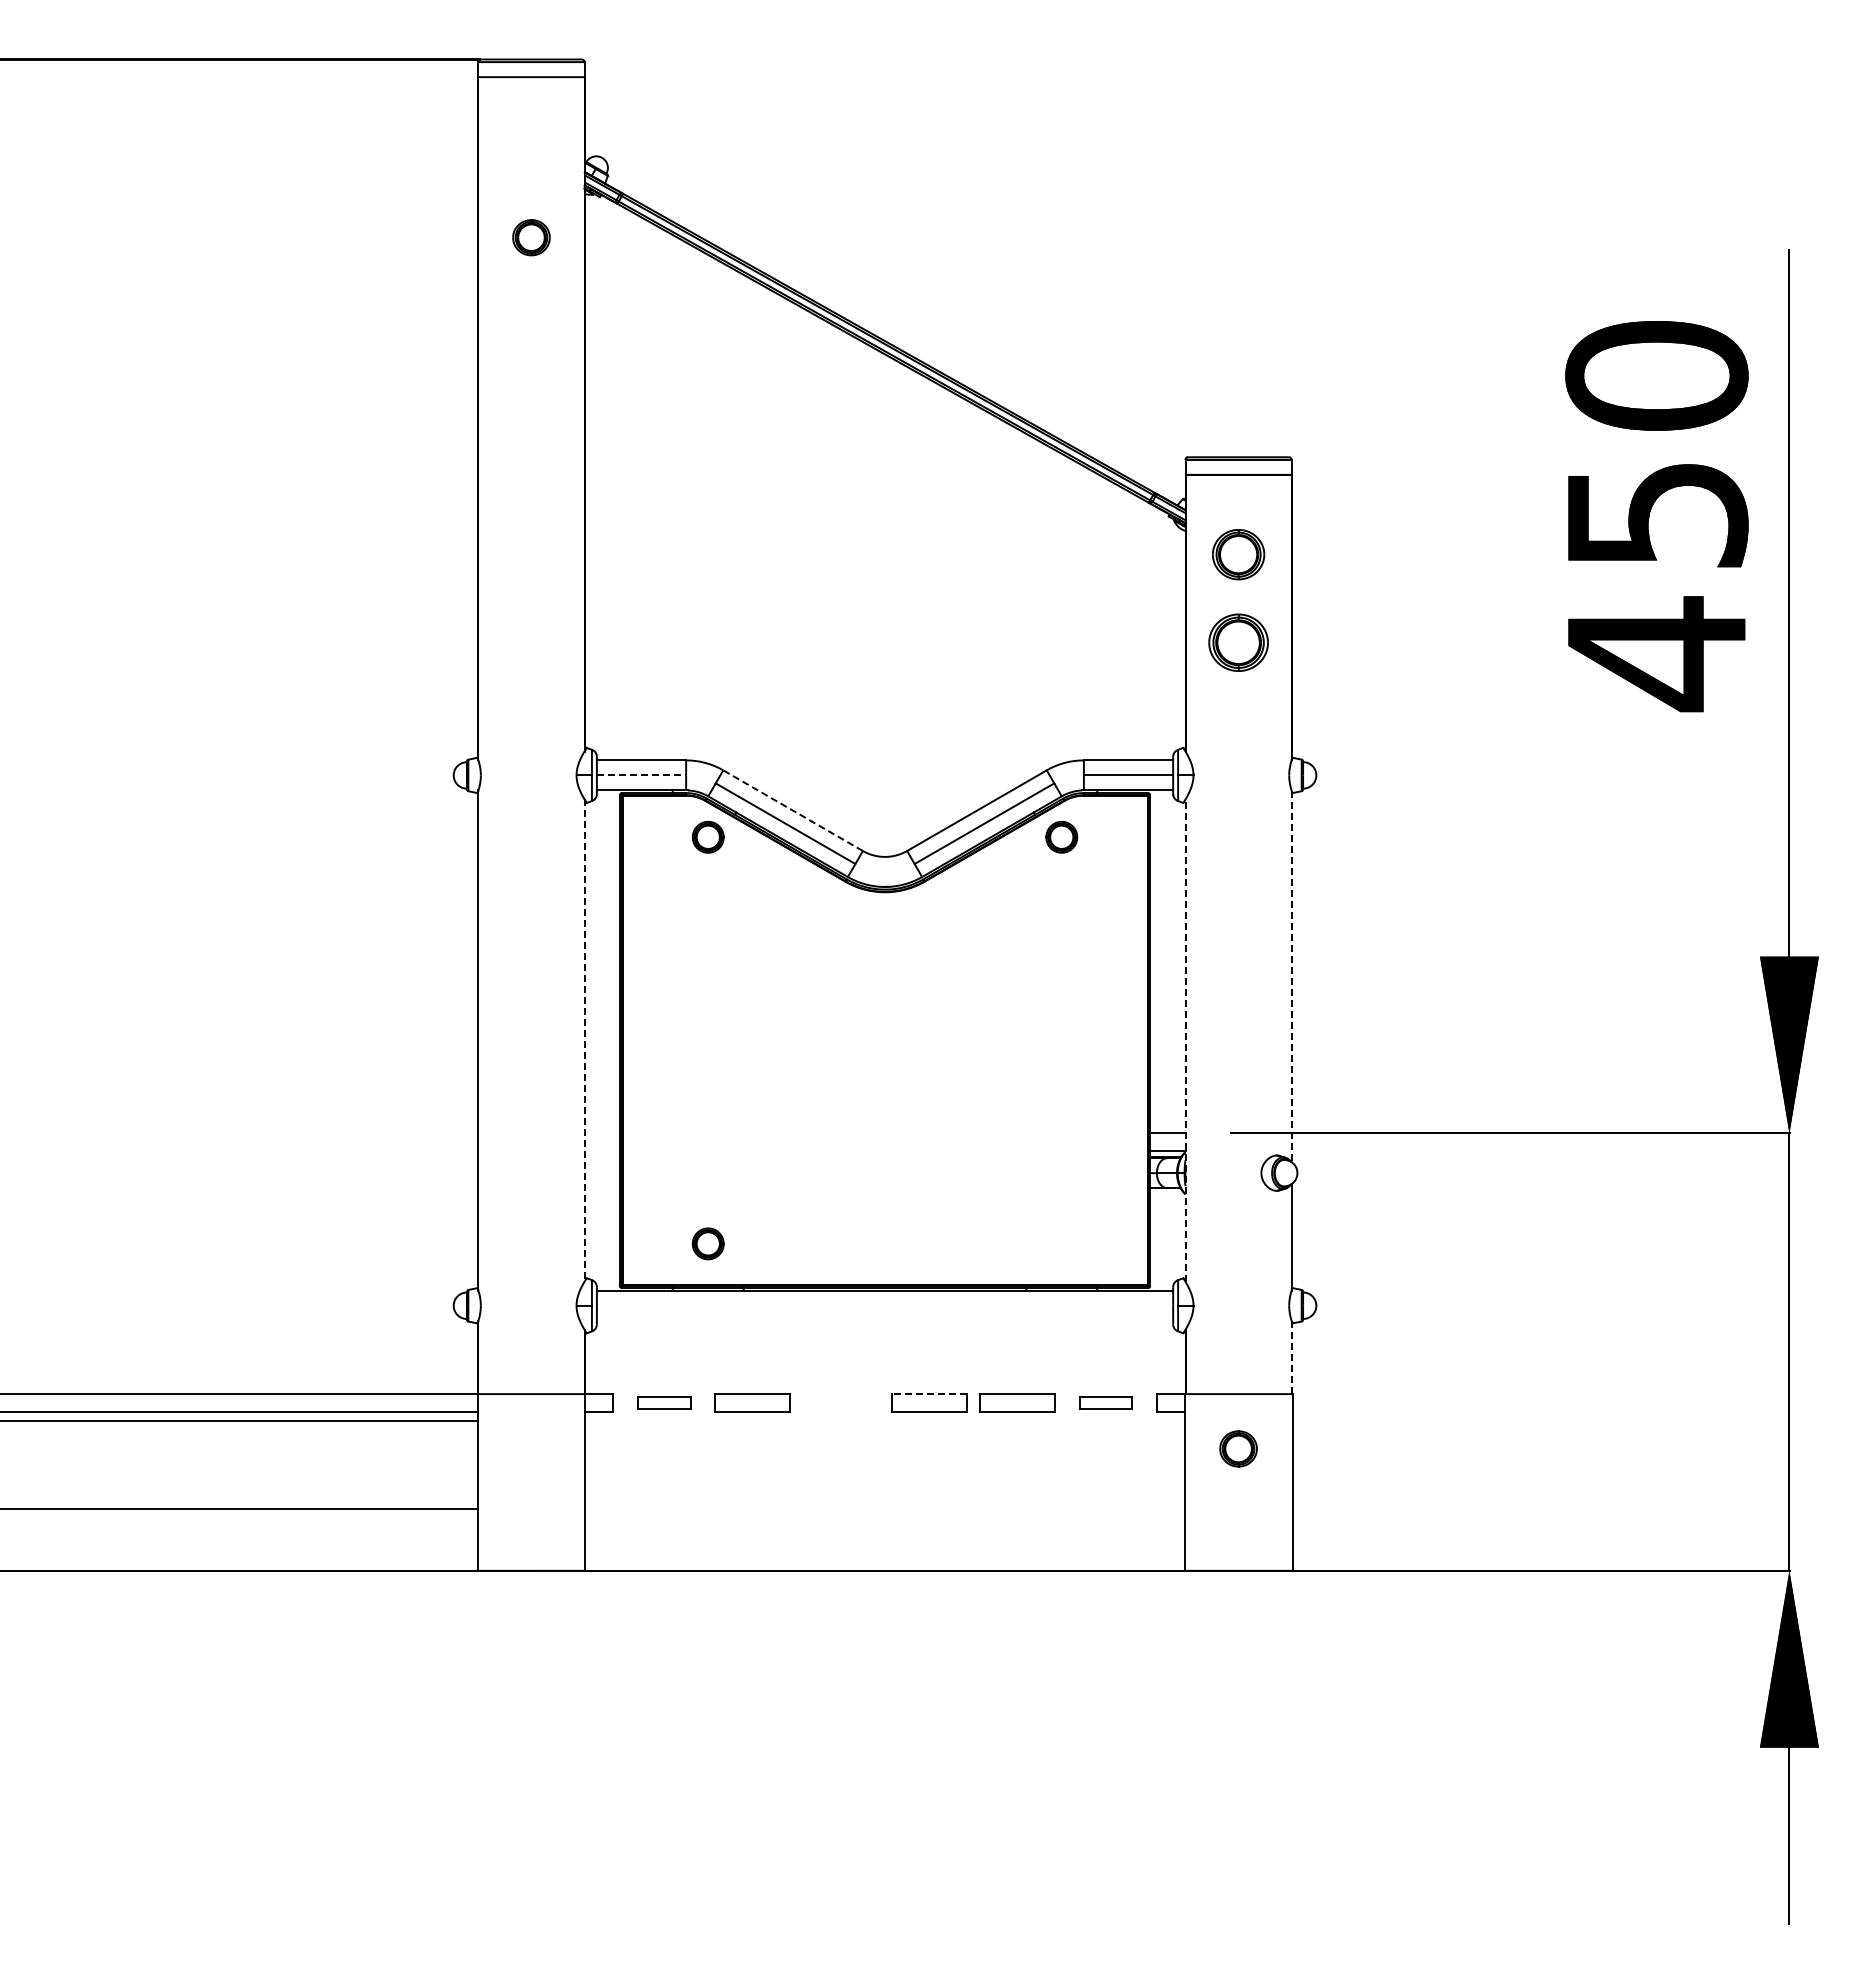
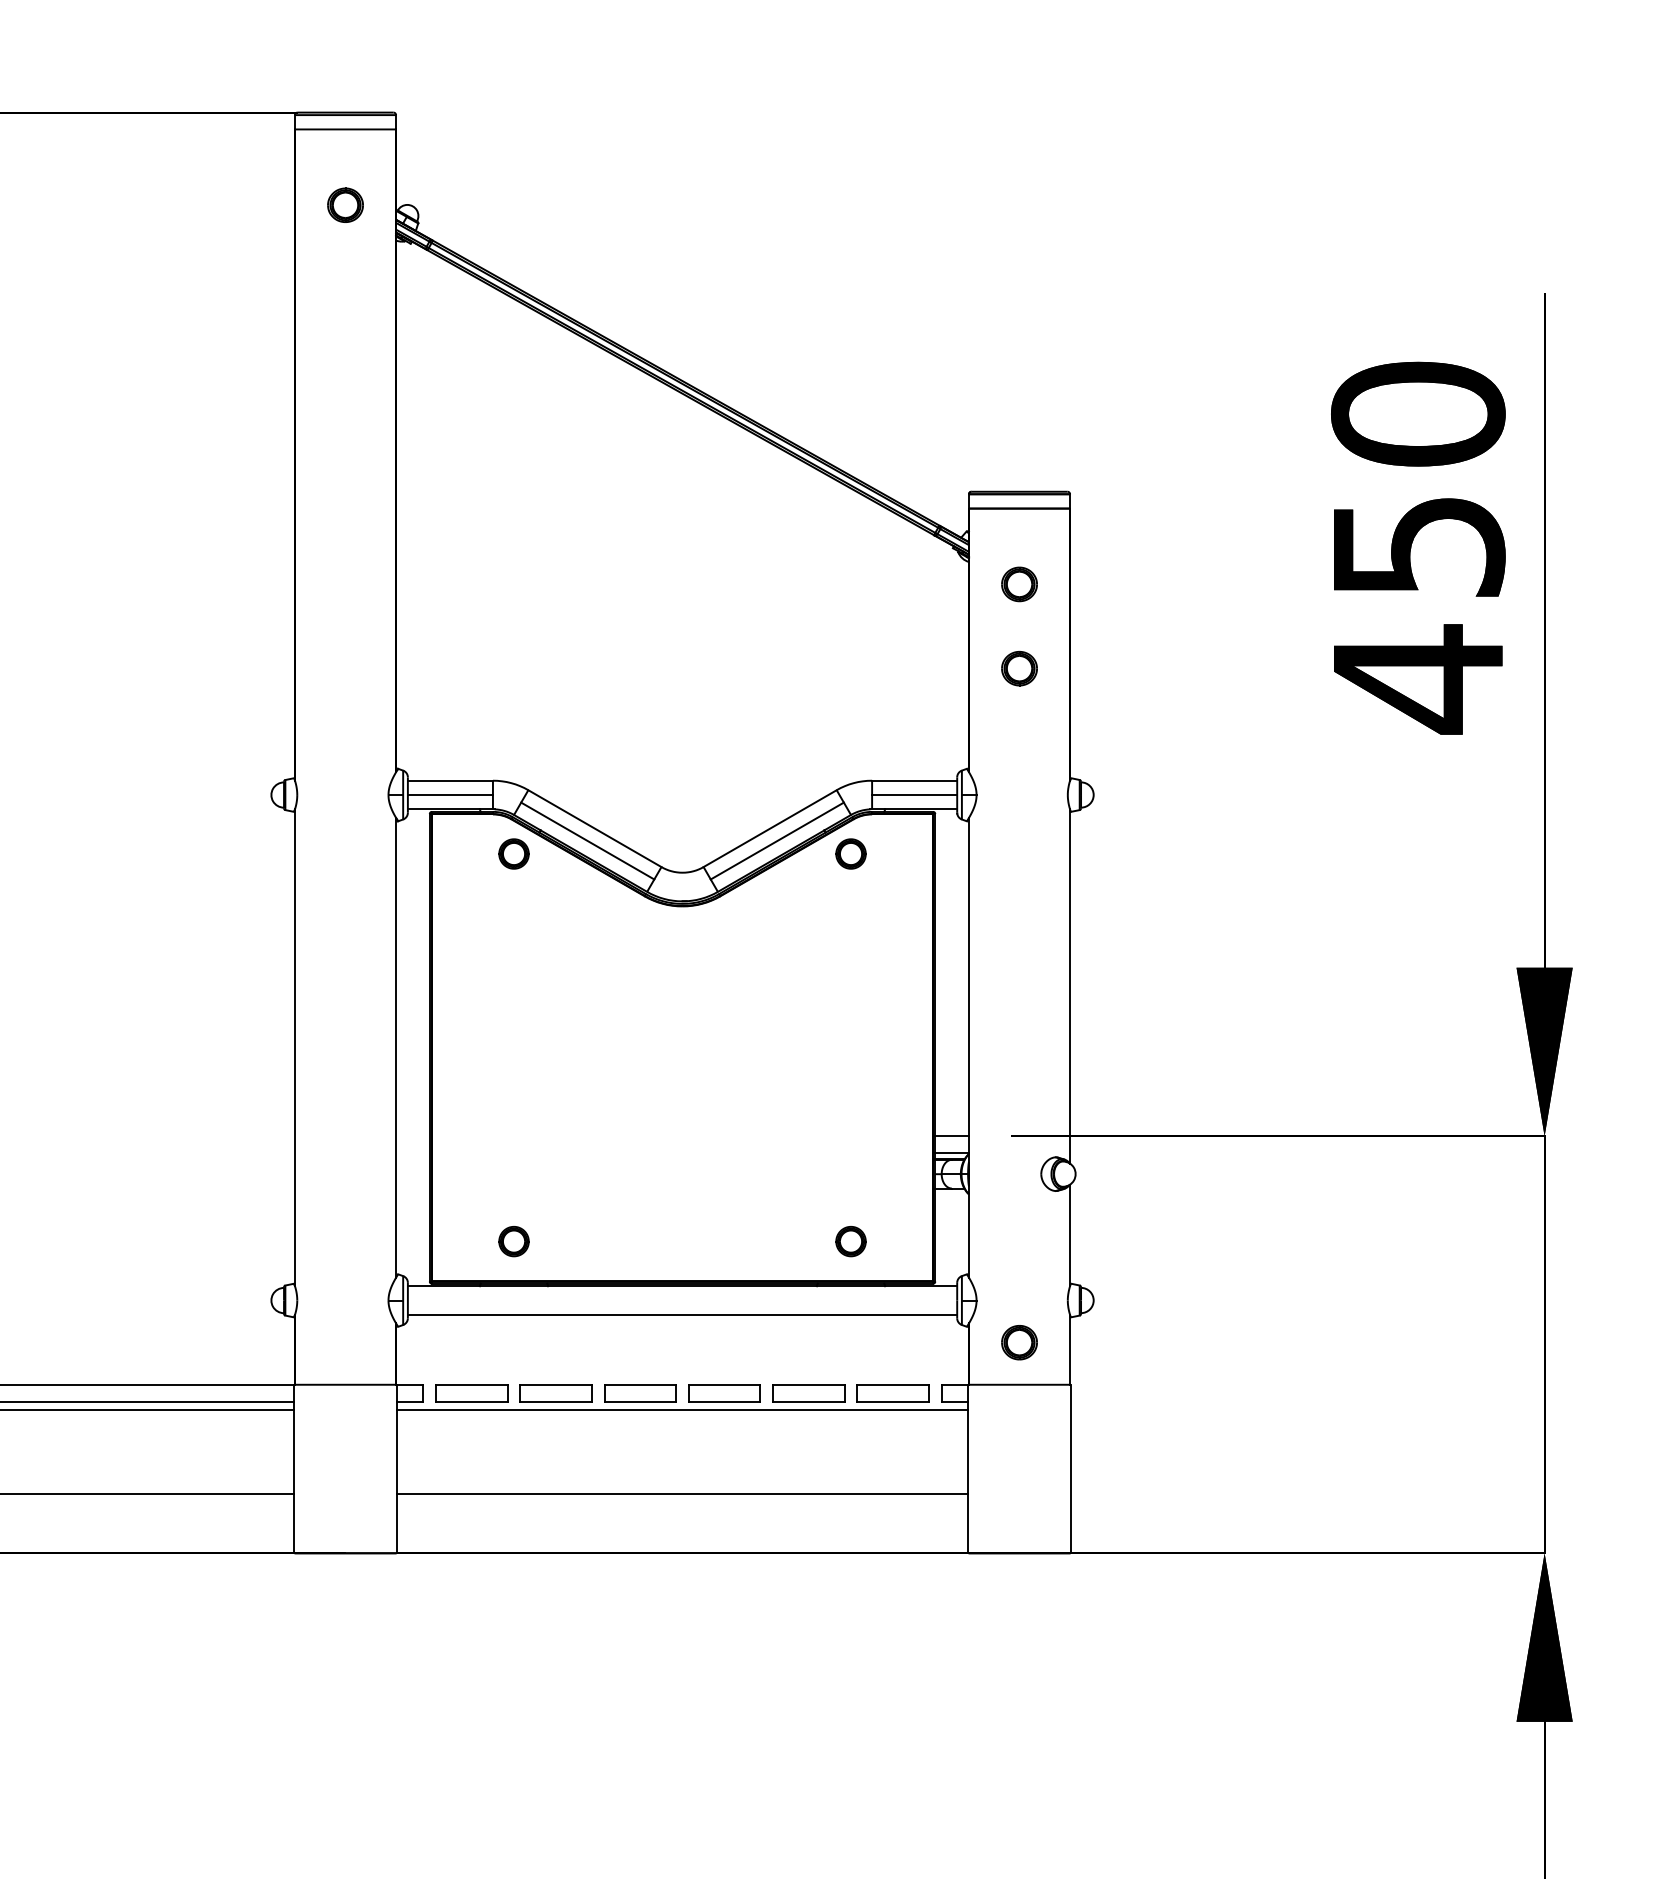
part: (531, 237) -> (345, 205), moved
part: (1238, 553) -> (1019, 583), size x0.71
part: (1238, 642) -> (1019, 668), size x0.62
line: (641, 775) -> (450, 795), dashed -> solid
line: (793, 810) -> (595, 828), dashed -> solid
line: (1291, 976) -> (1069, 986), dashed -> solid
line: (1185, 1040) -> (968, 1047), dashed -> solid
line: (584, 1041) -> (396, 1048), dashed -> solid
part: (1061, 1243) -> (850, 1241), added
line: (884, 1320) -> (682, 1314), added
line: (1291, 1357) -> (1069, 1349), dashed -> solid
line: (929, 1394) -> (724, 1385), dashed -> solid
part: (664, 1402) -> (472, 1392), size x1.43
part: (840, 1402) -> (640, 1392), added
part: (1105, 1402) -> (892, 1392), size x1.43
line: (884, 1420) -> (682, 1409), added
part: (1238, 1448) -> (1019, 1342), moved
line: (884, 1509) -> (682, 1494), added

